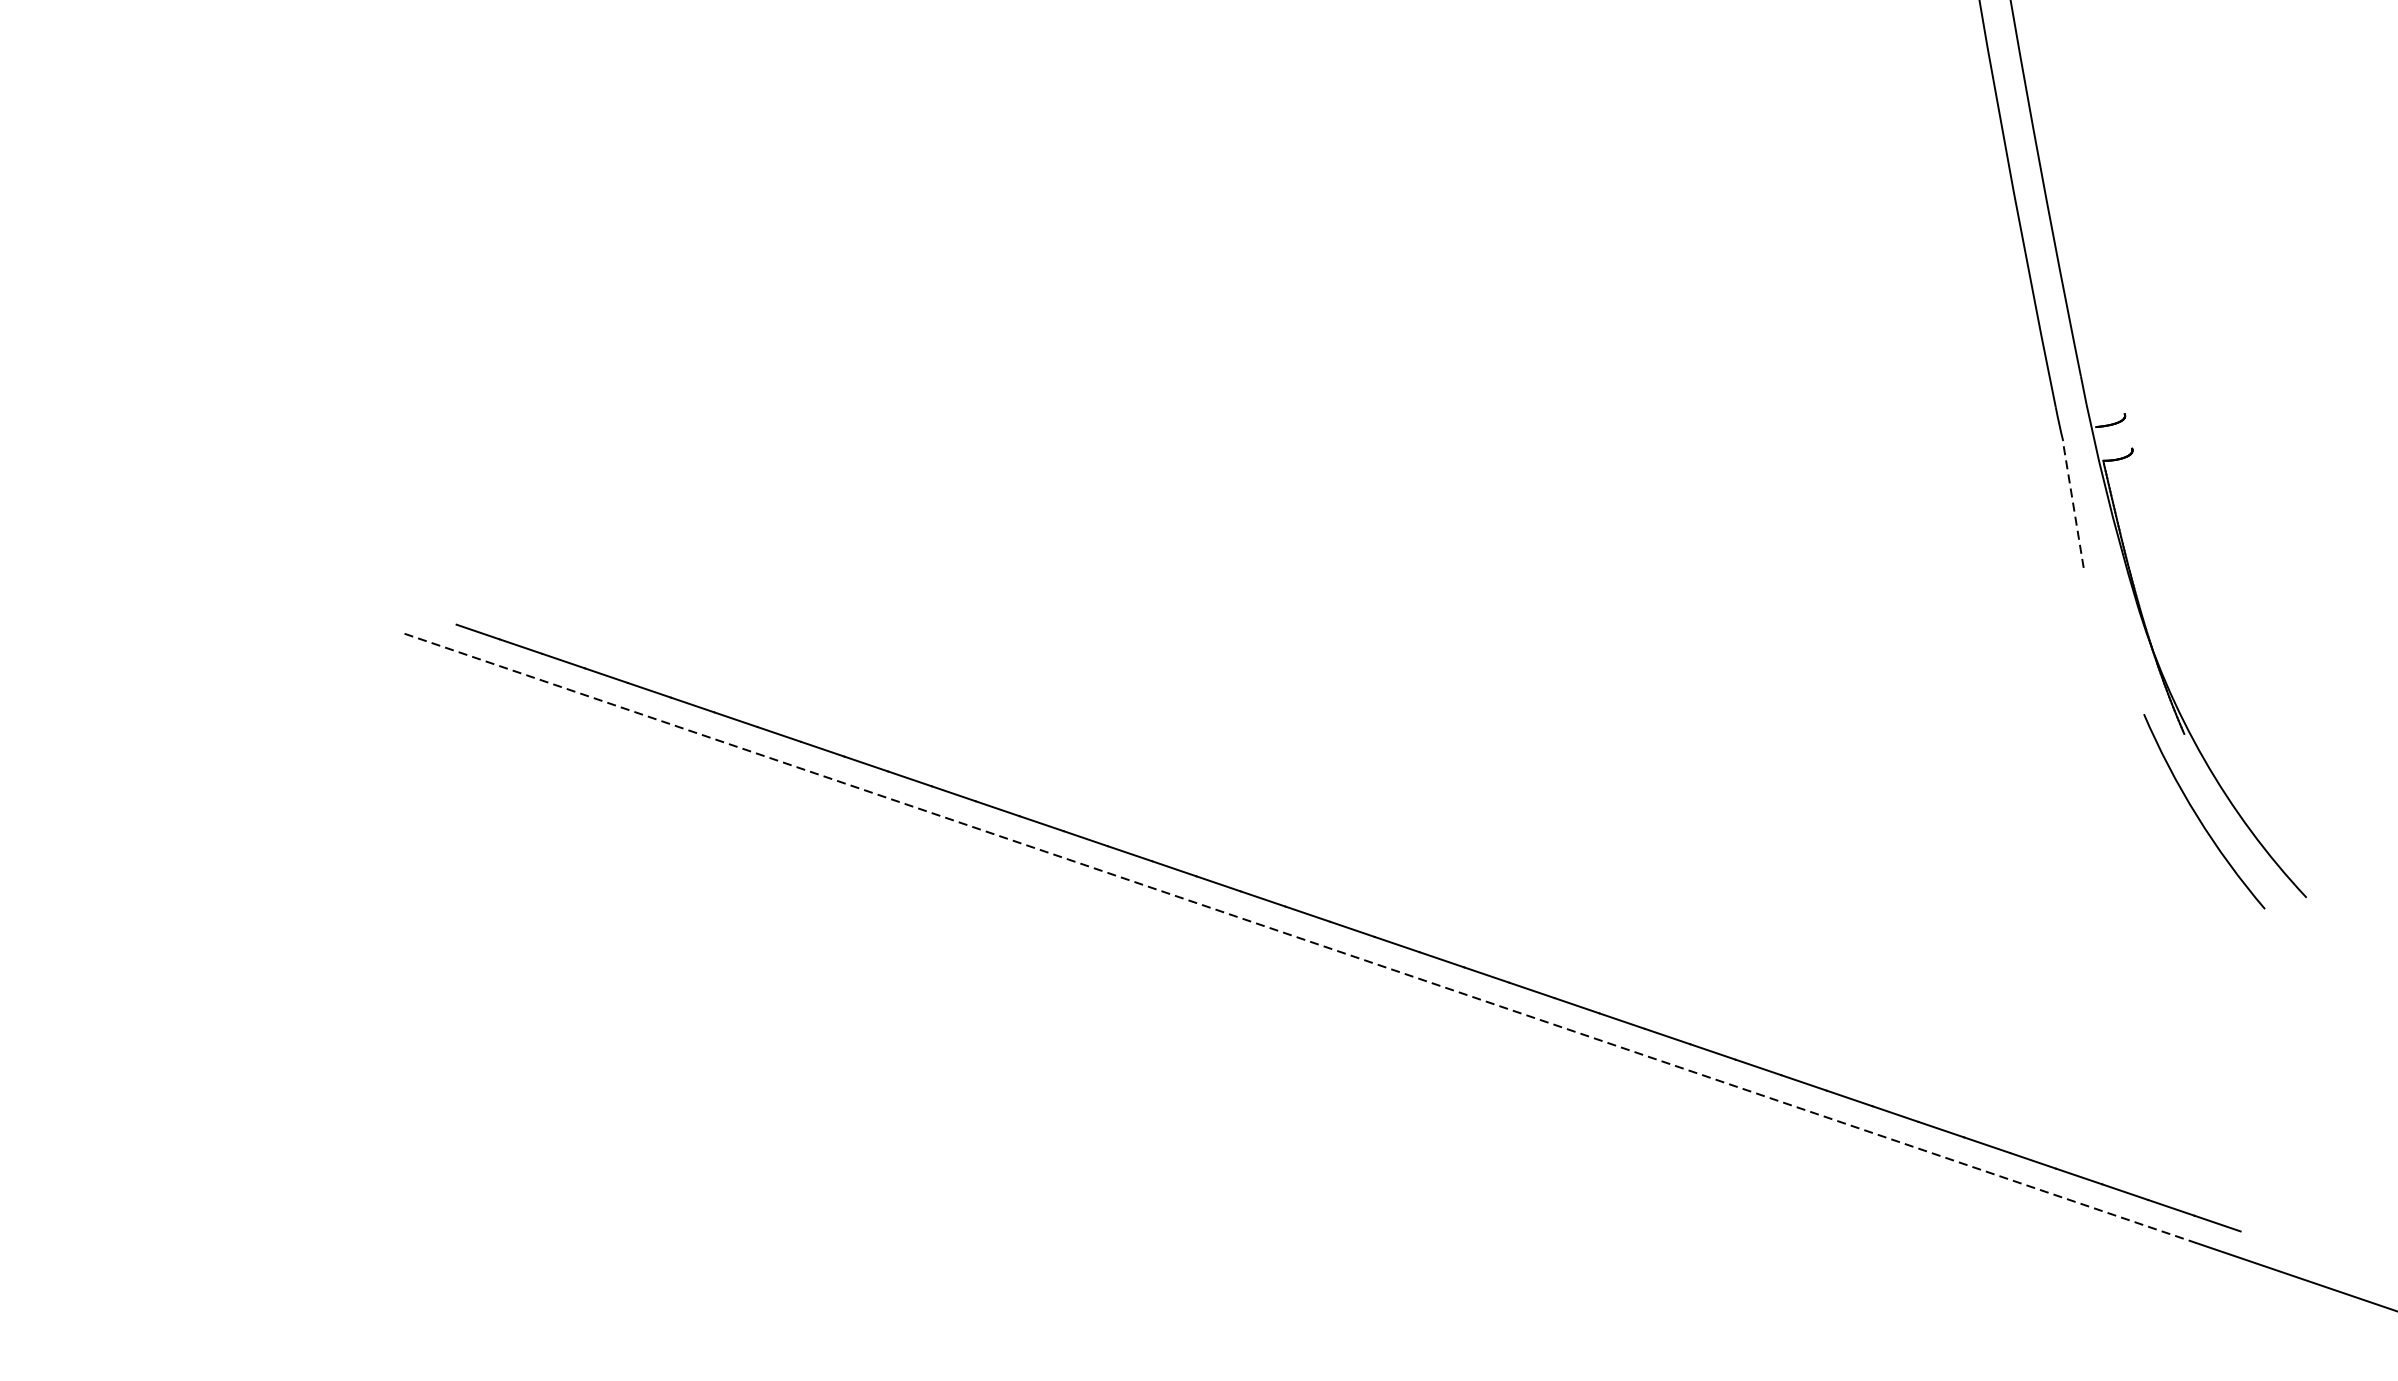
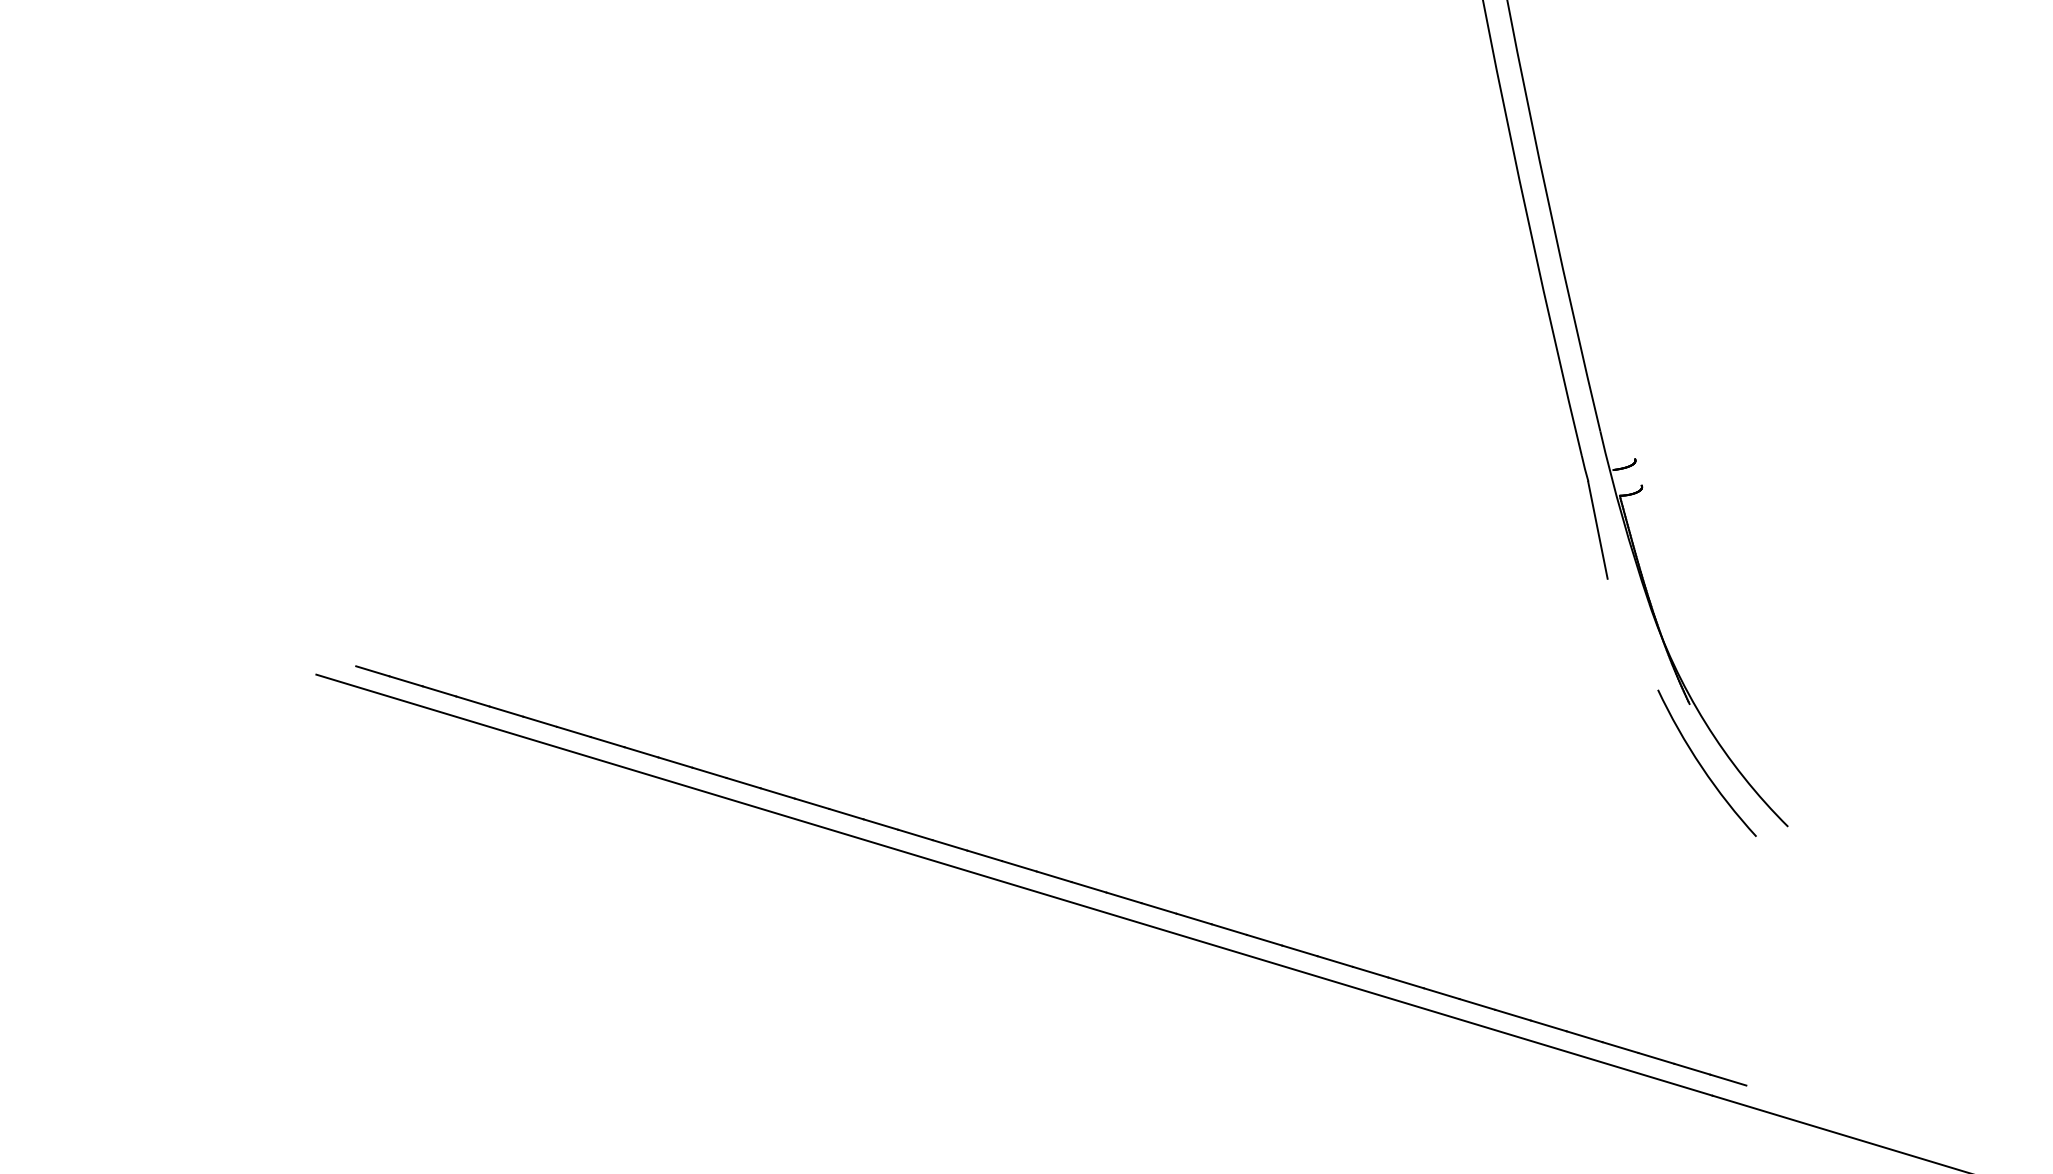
line: (2072, 504) -> (1597, 530), dashed -> solid
line: (1300, 938) -> (1014, 885), dashed -> solid

